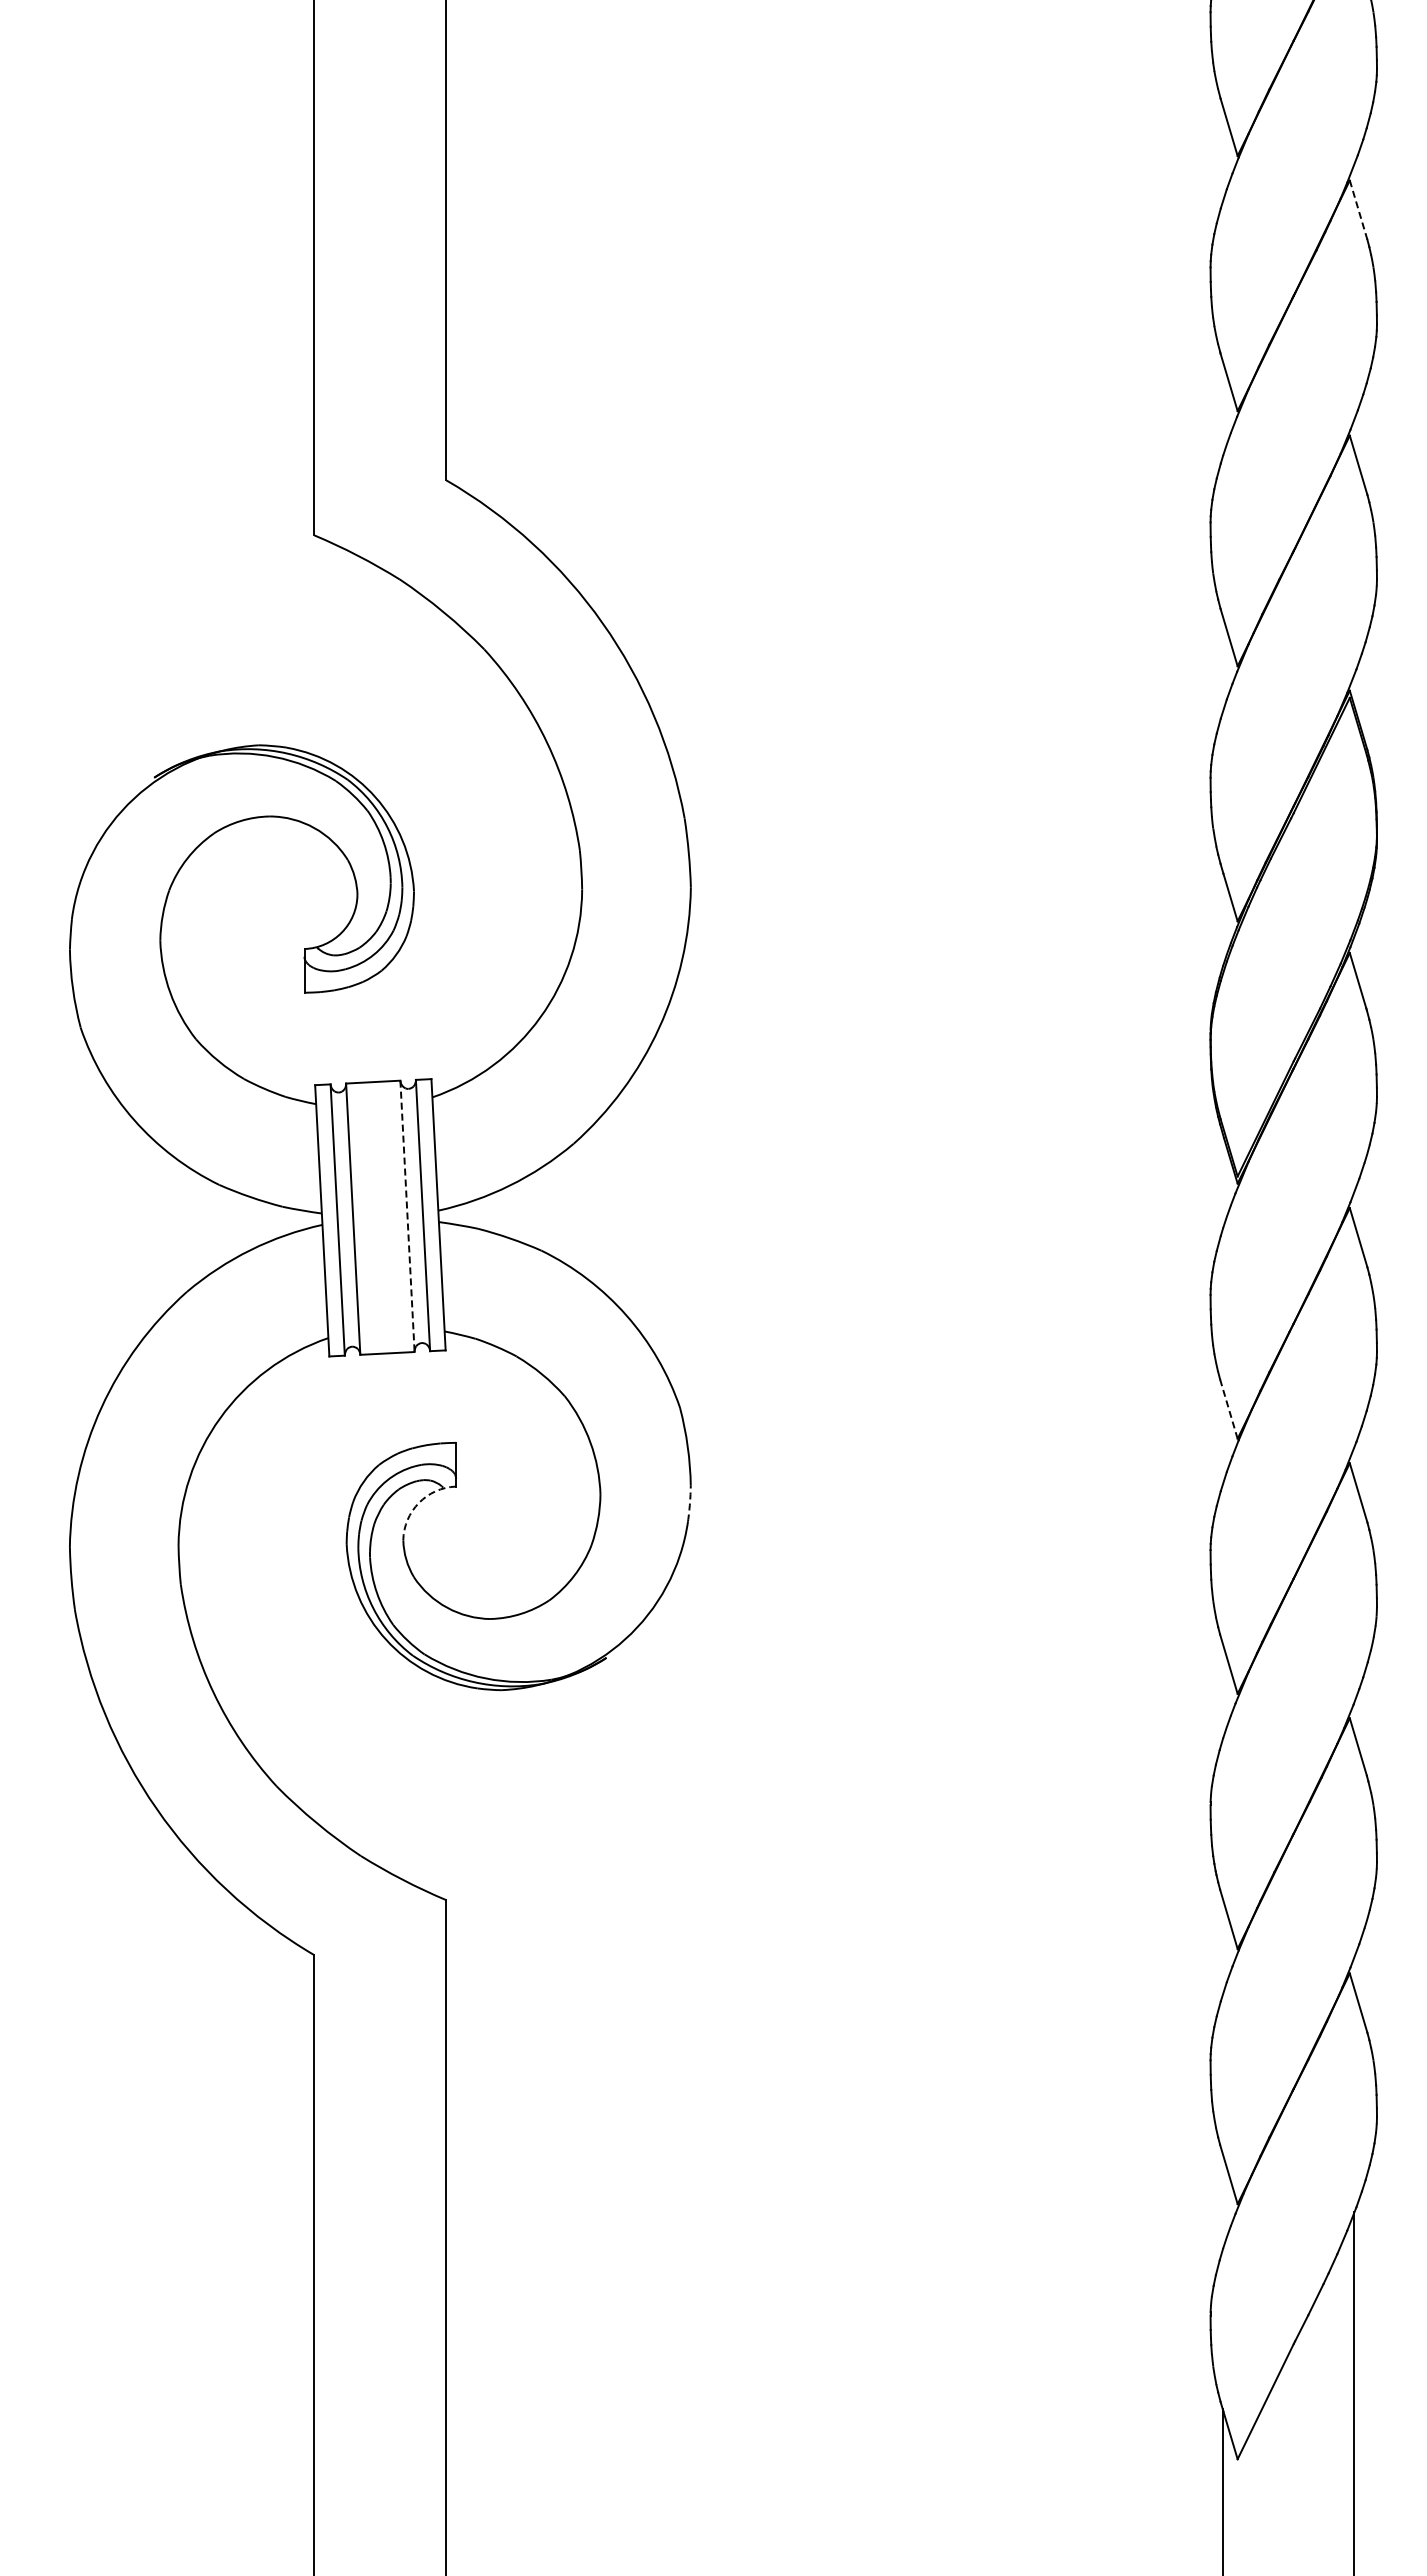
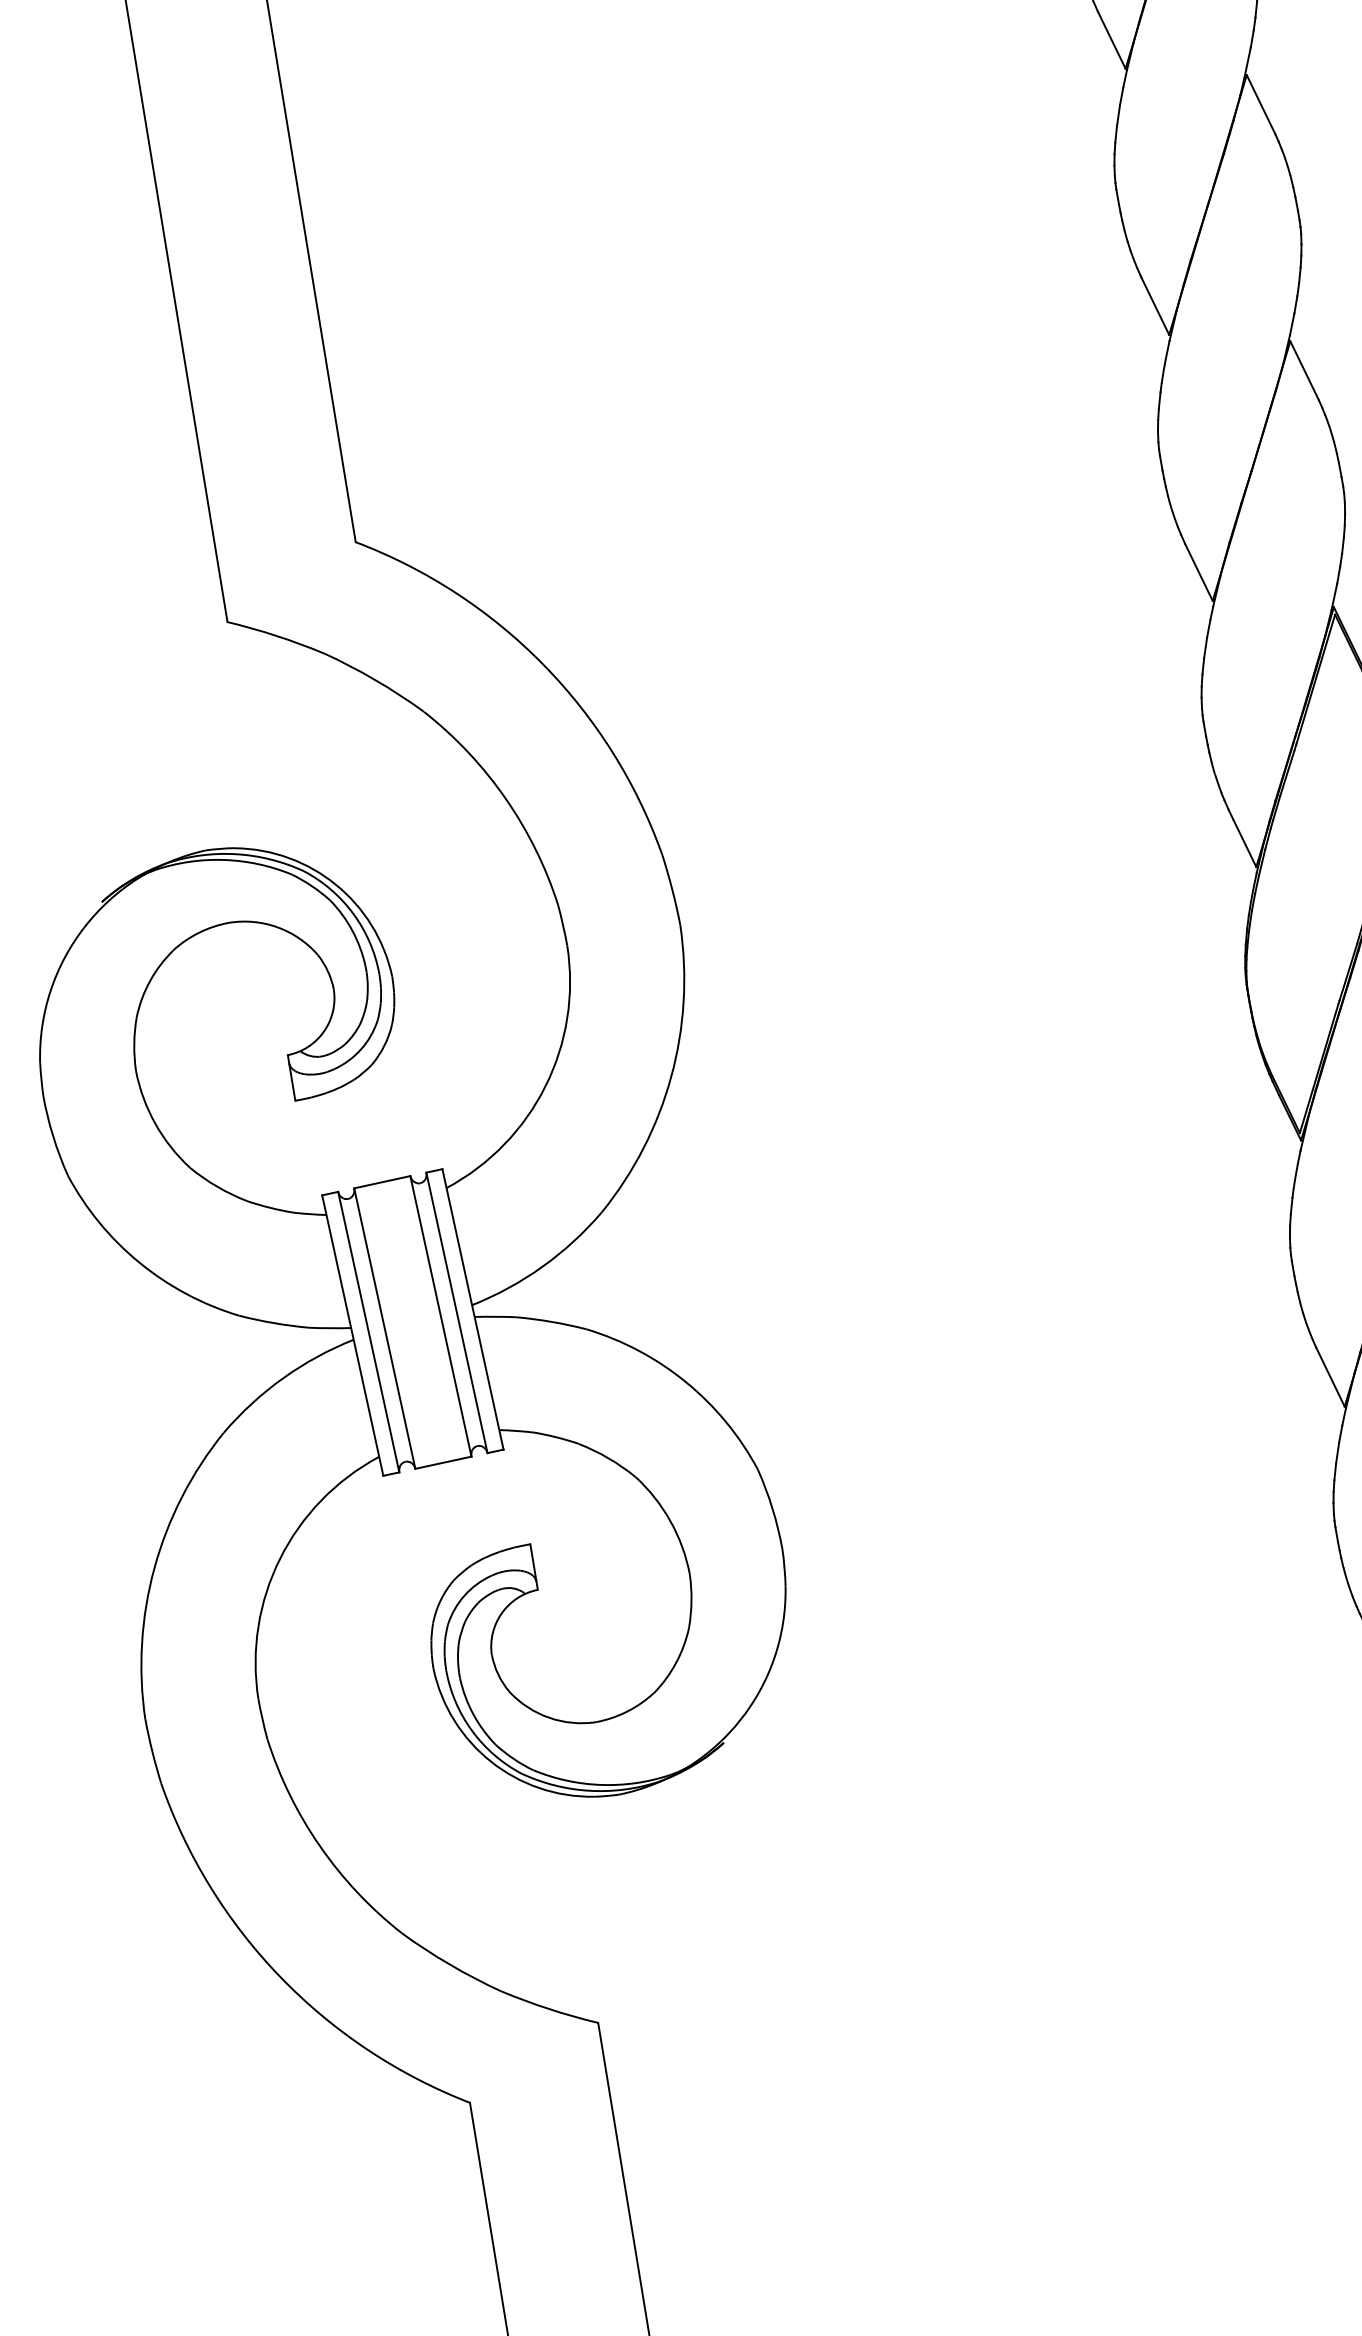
line: (1358, 210) -> (1260, 104), dashed -> solid
line: (407, 1216) -> (440, 1316), dashed -> solid
line: (1228, 1409) -> (1330, 1377), dashed -> solid
arc: (418, 1502) -> (501, 1612), dashed -> solid
arc: (689, 1503) -> (784, 1567), dashed -> solid

